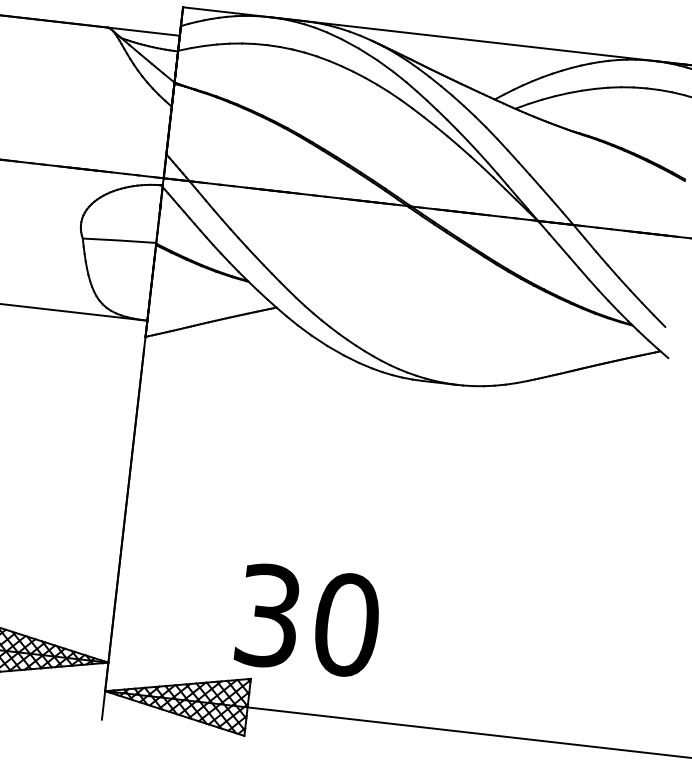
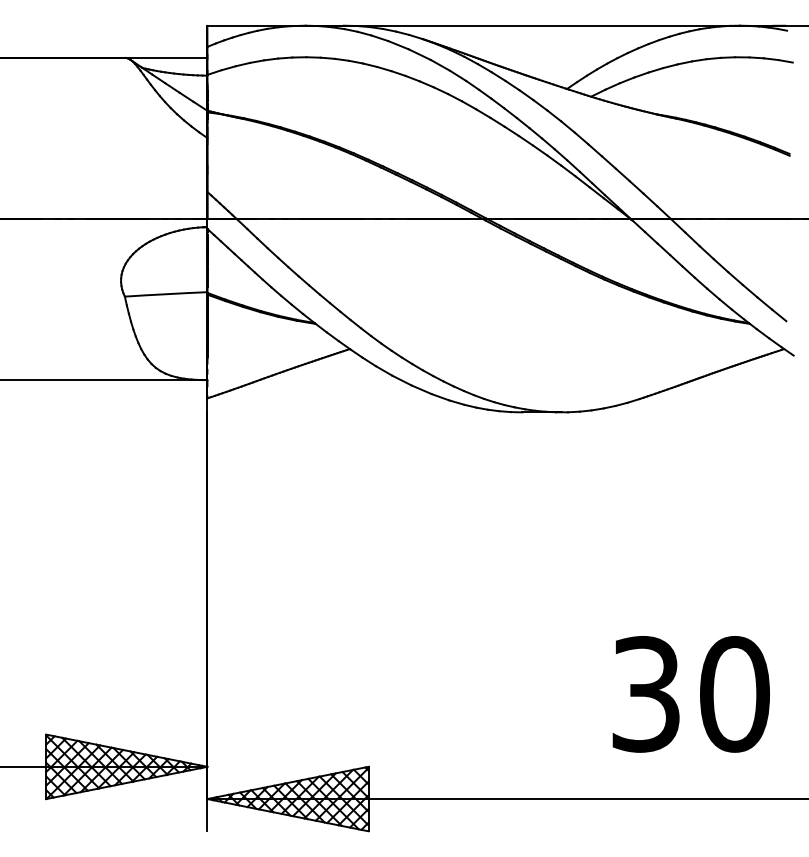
text: (307, 620) -> (690, 694), moved

